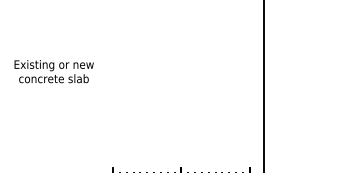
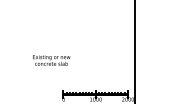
text: (53, 71) -> (51, 60), moved

